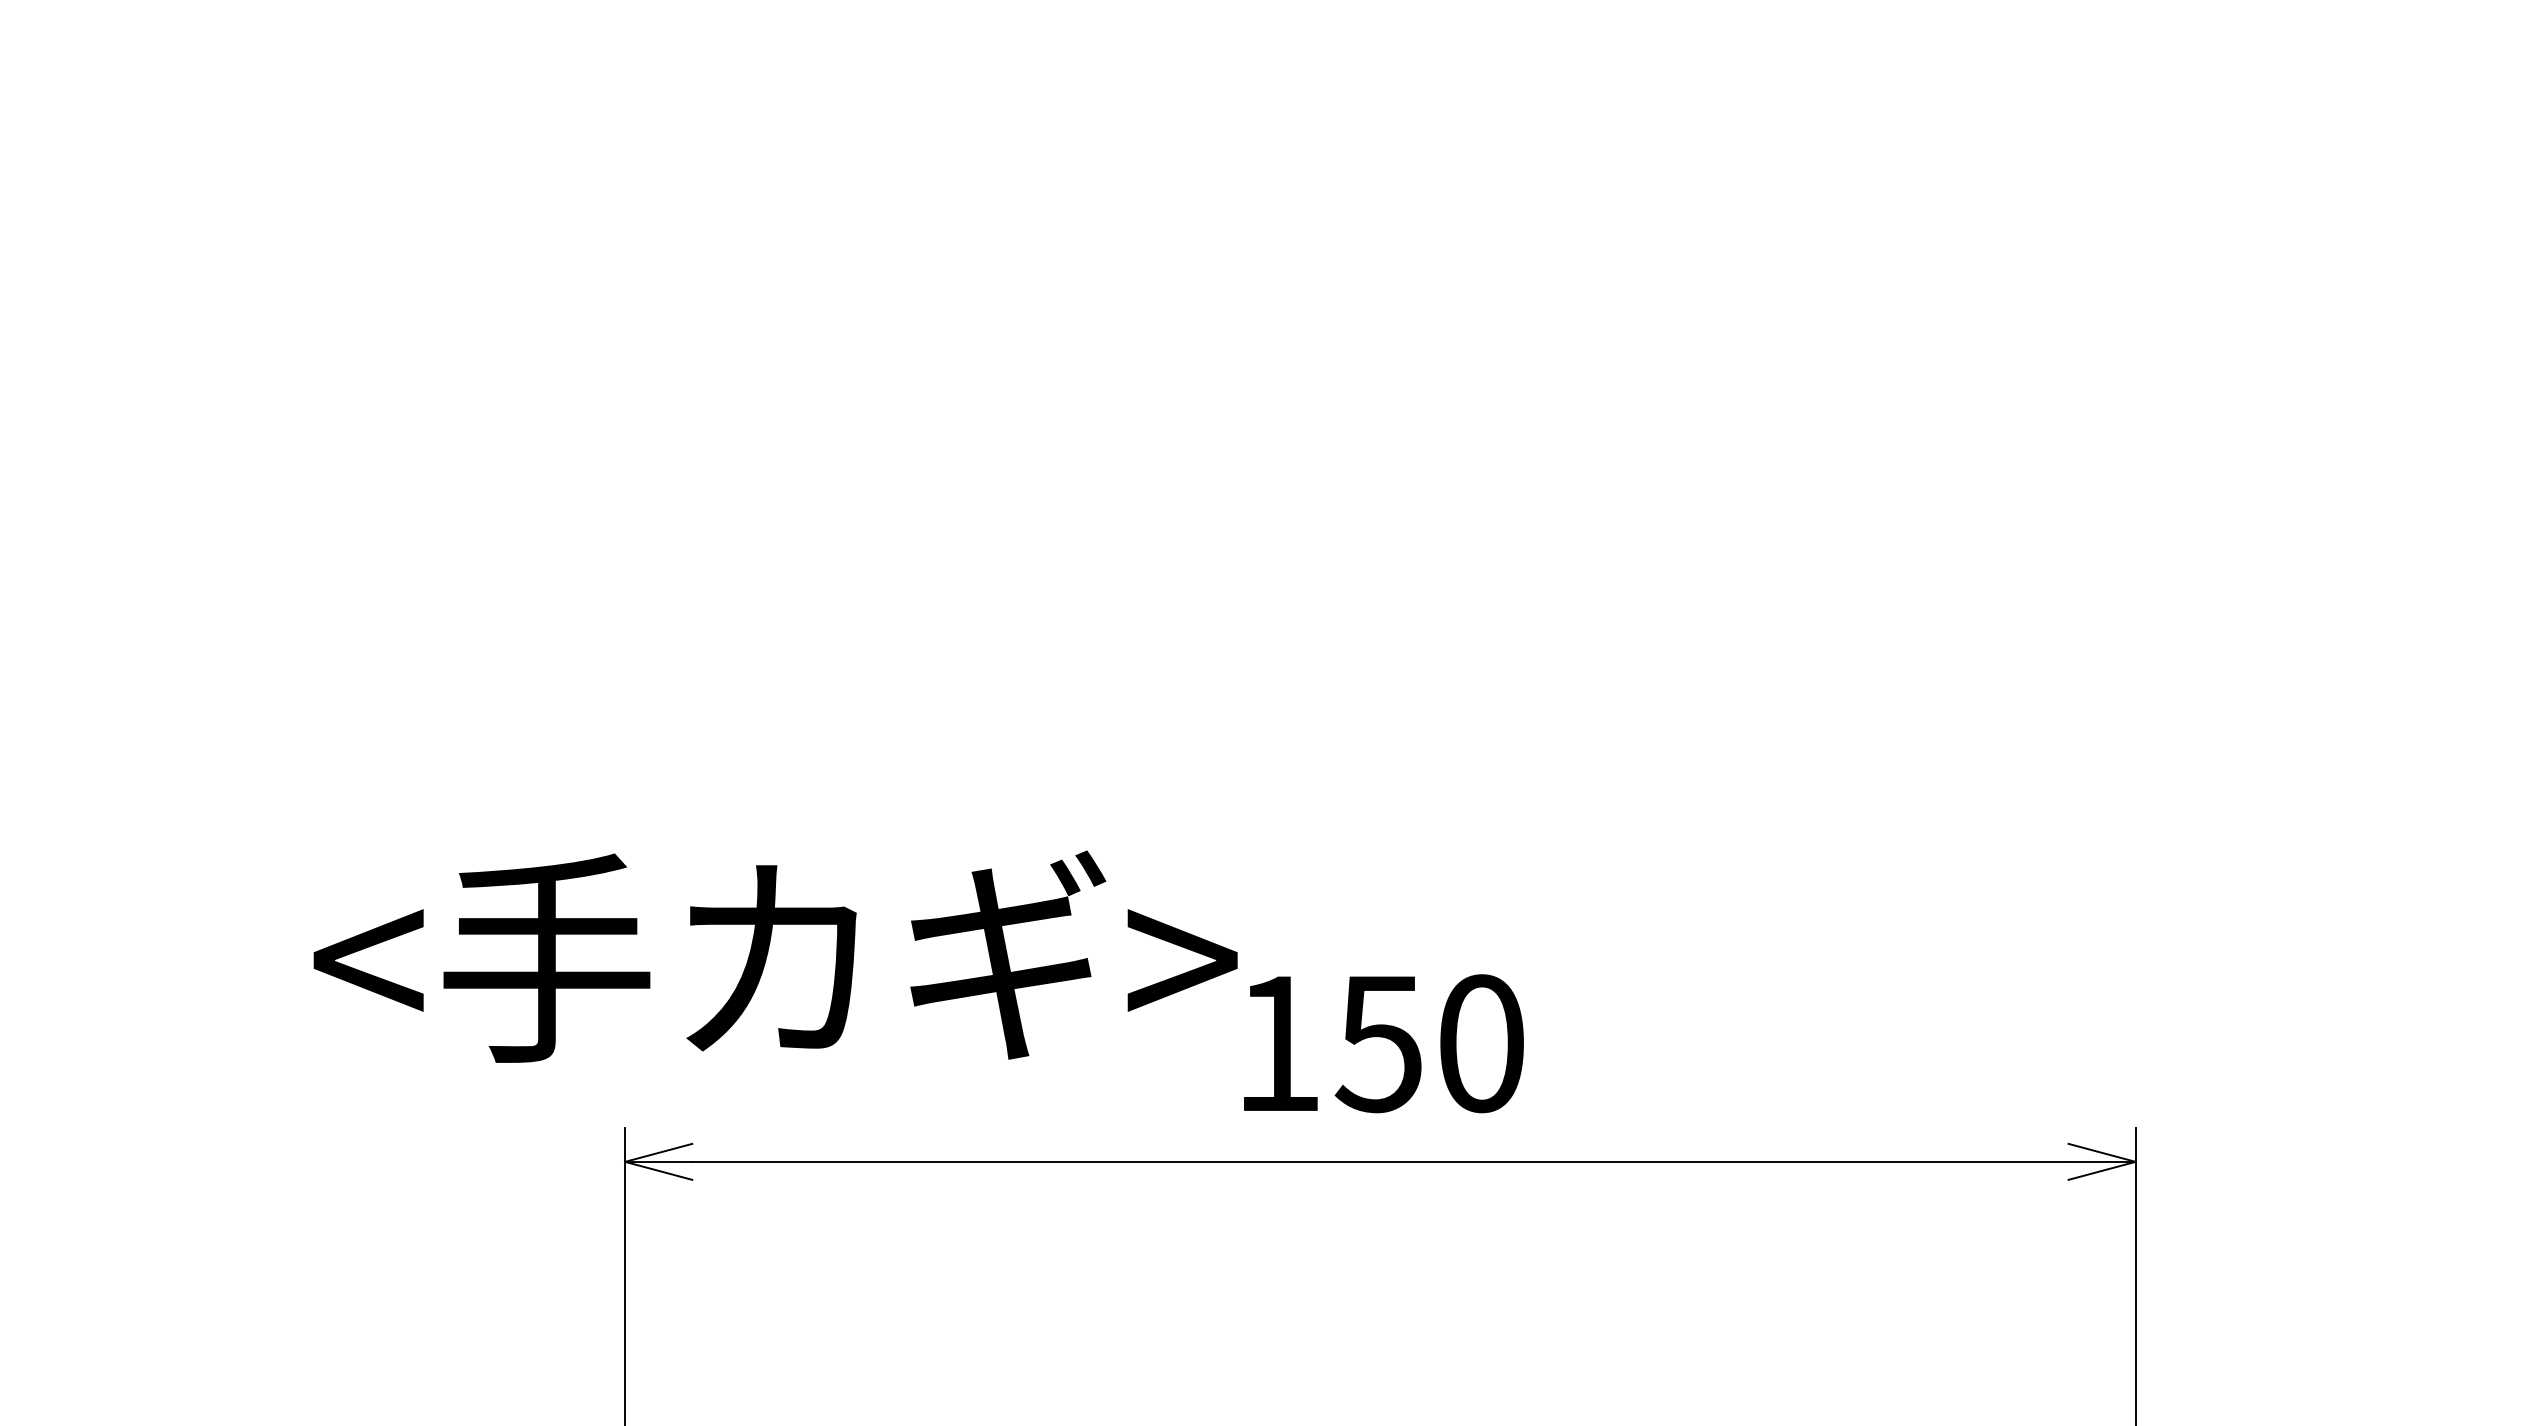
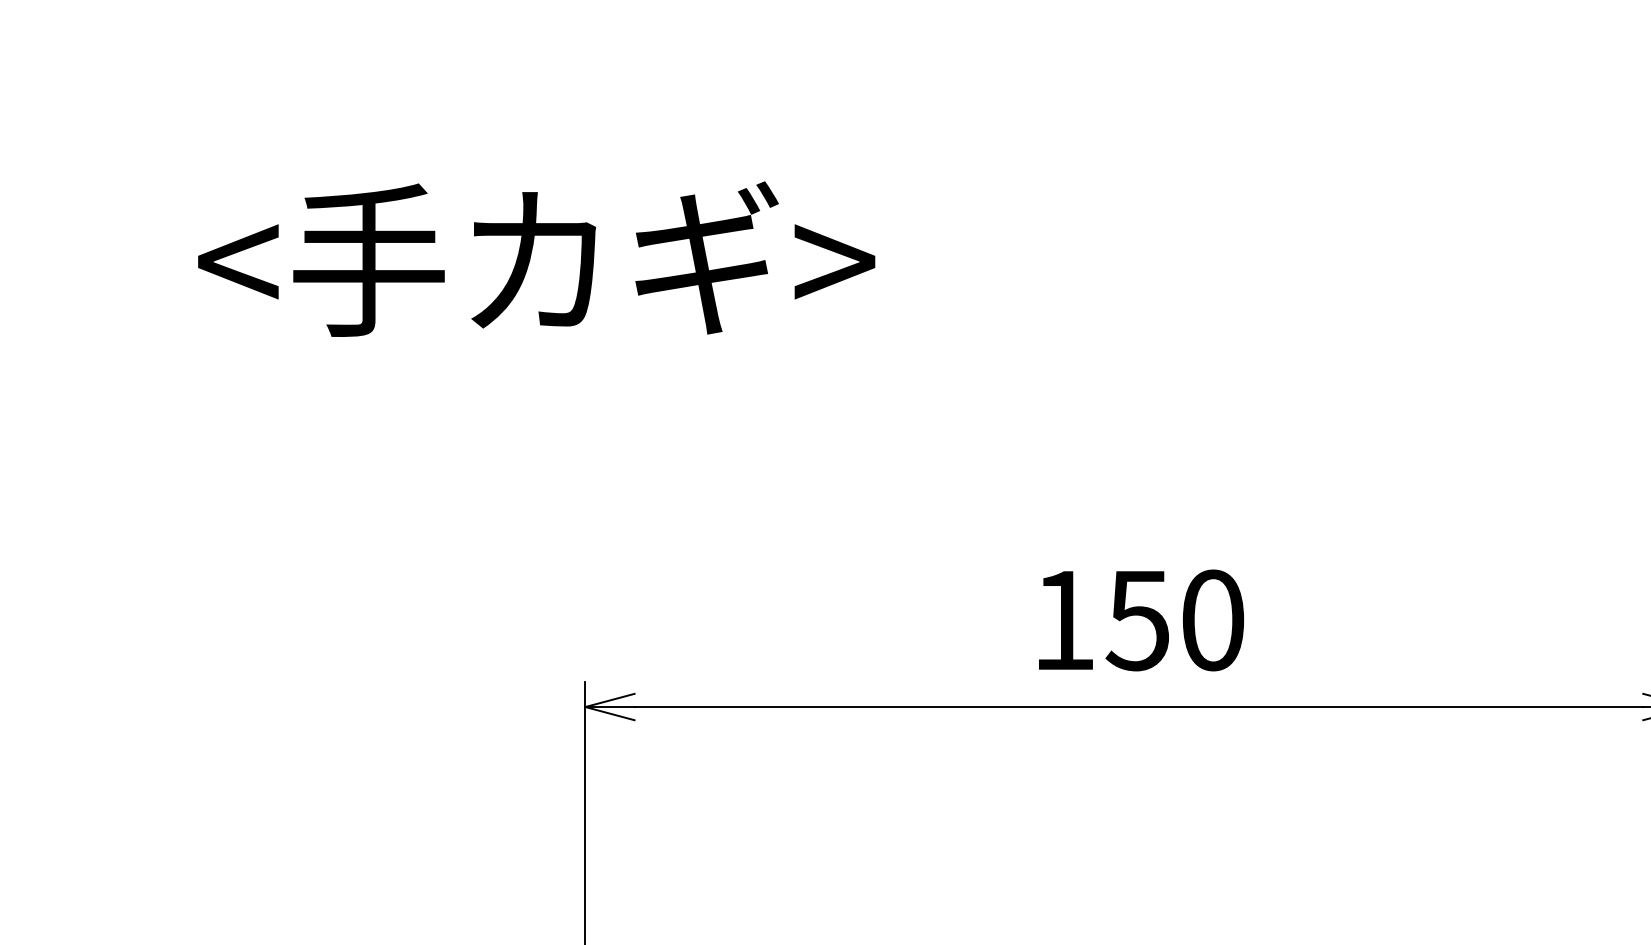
text: (775, 956) -> (536, 258), moved

